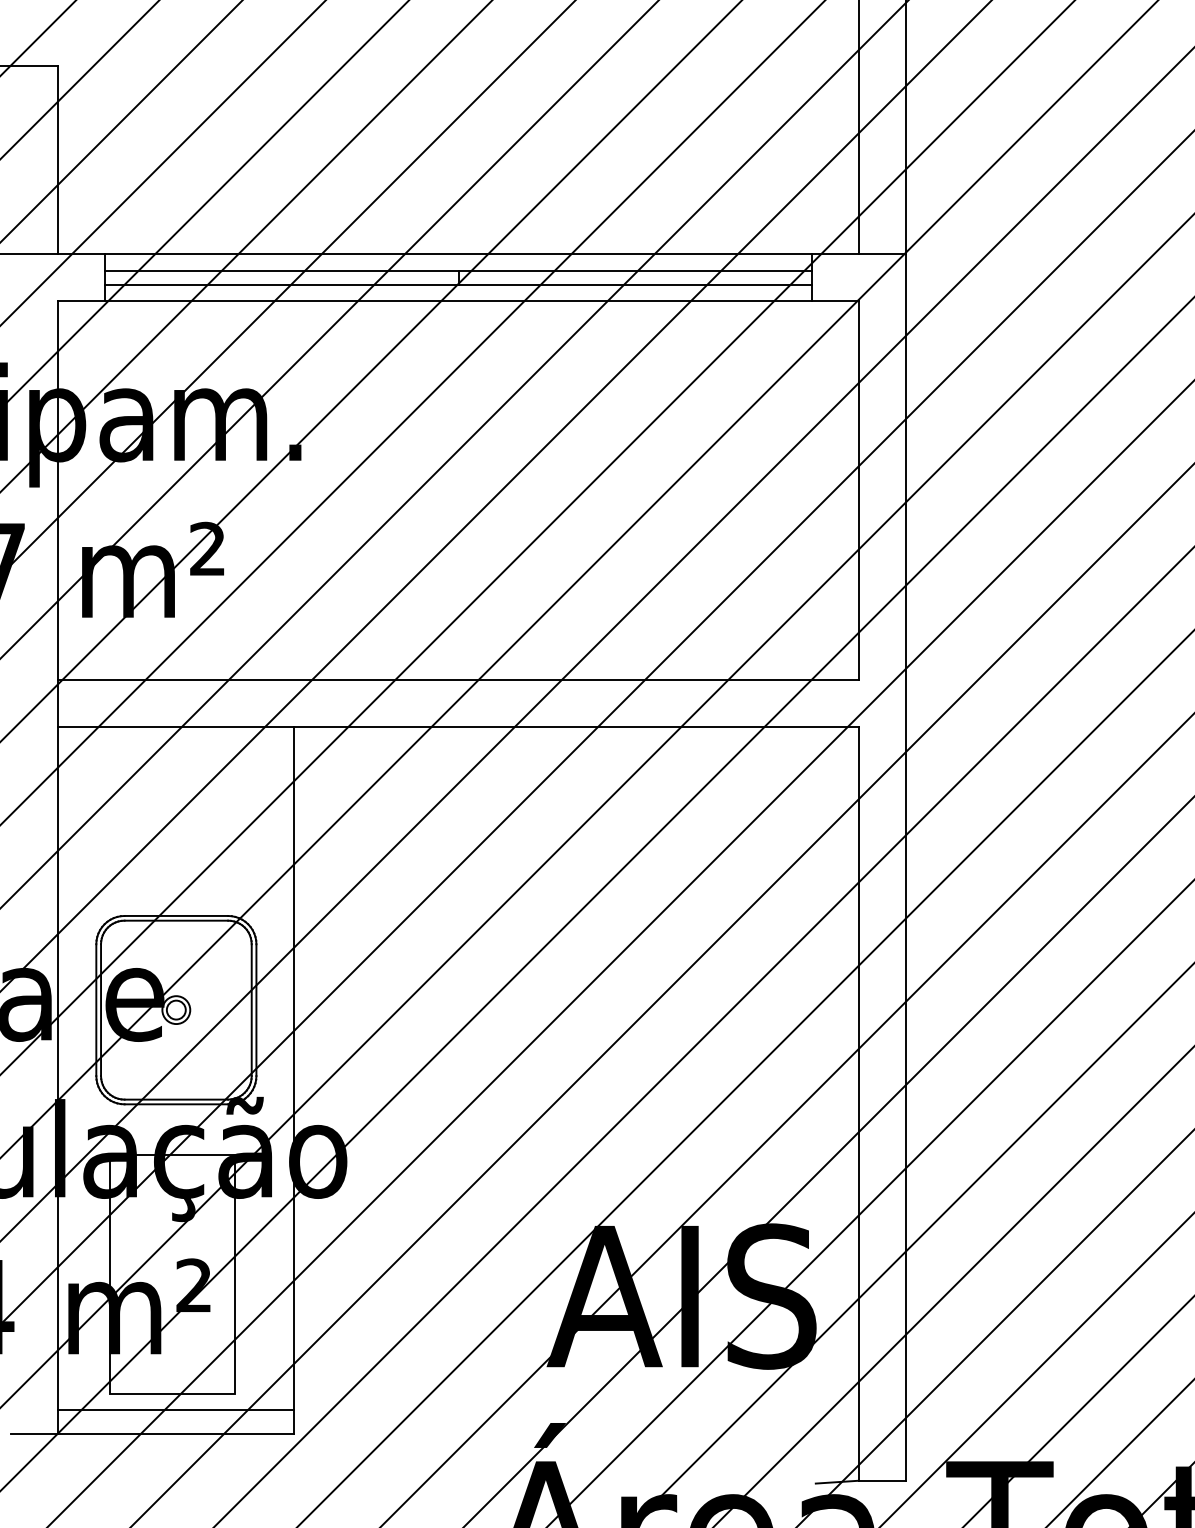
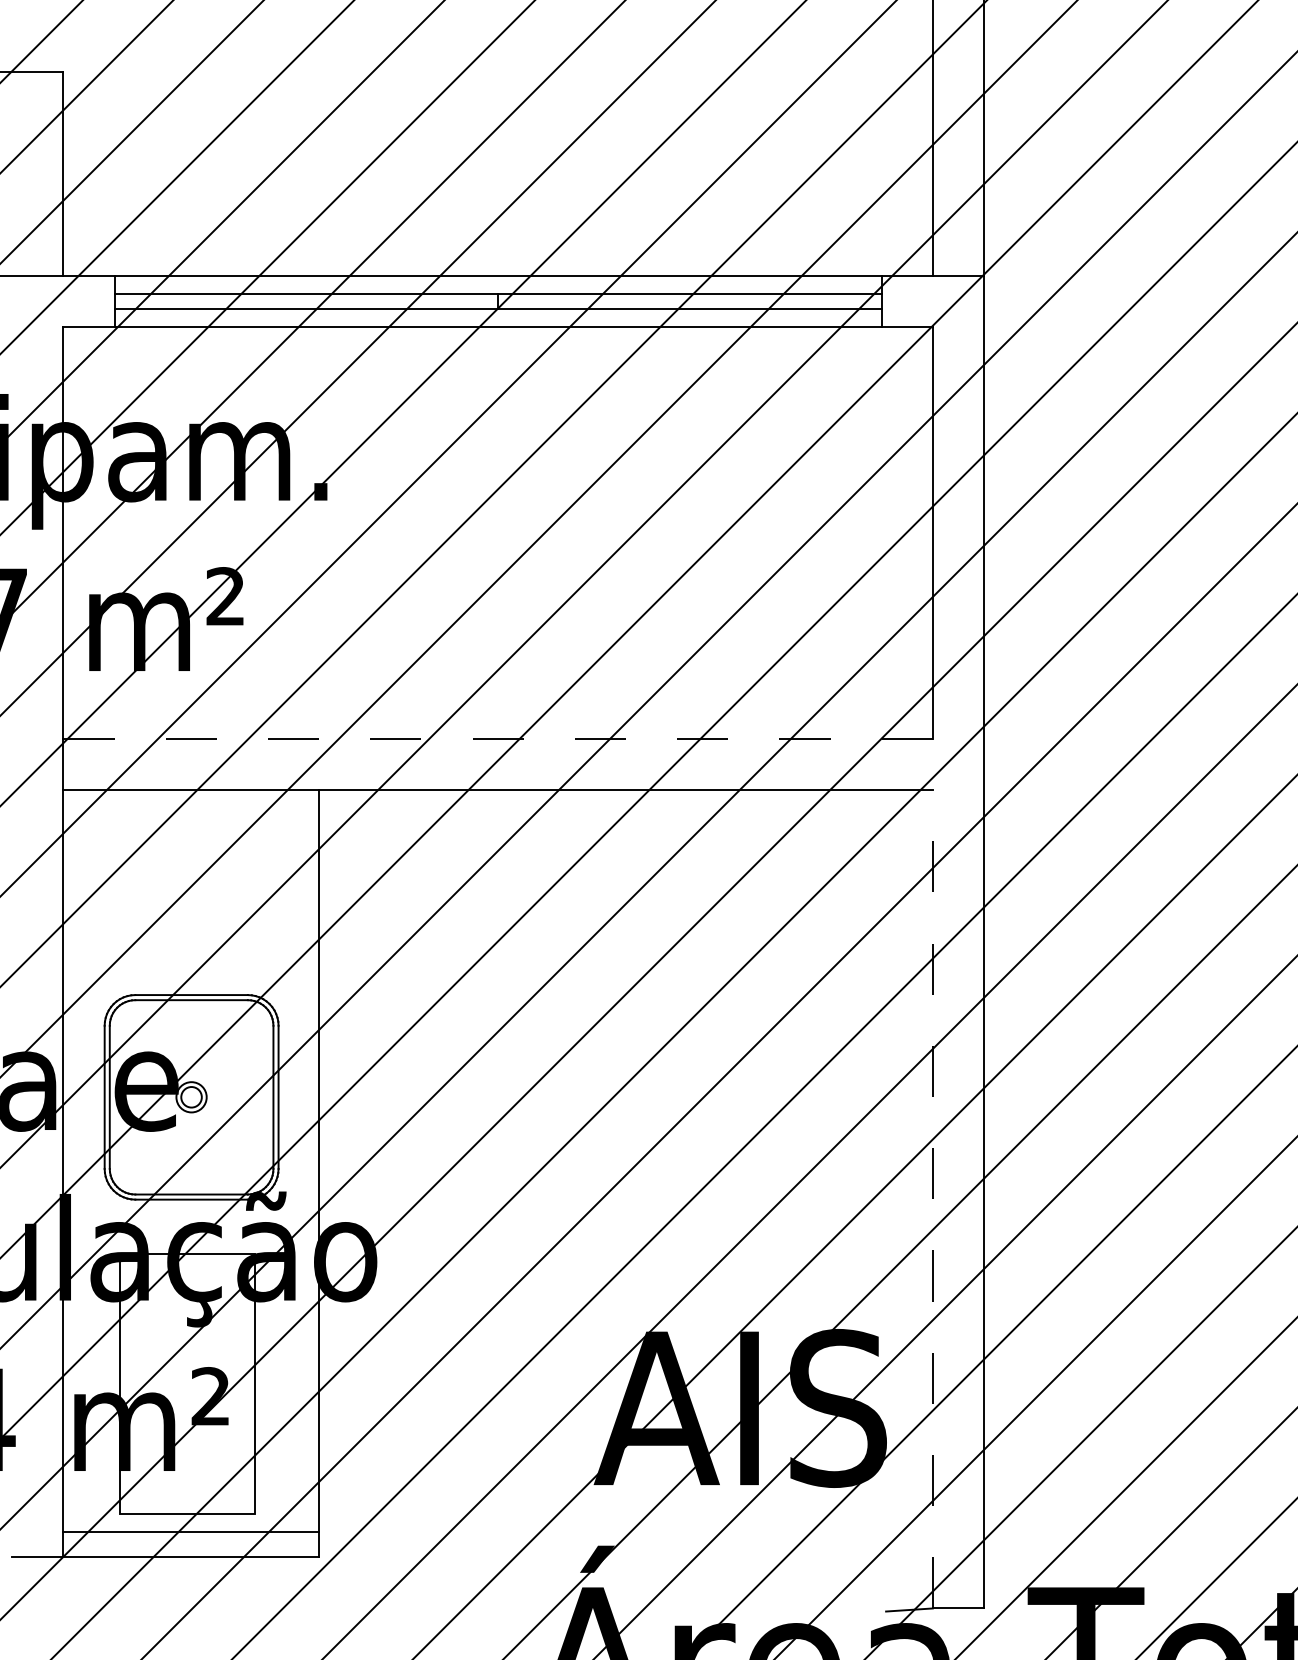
line: (459, 680) -> (499, 739), solid -> dashed
line: (858, 1104) -> (932, 1199), solid -> dashed

